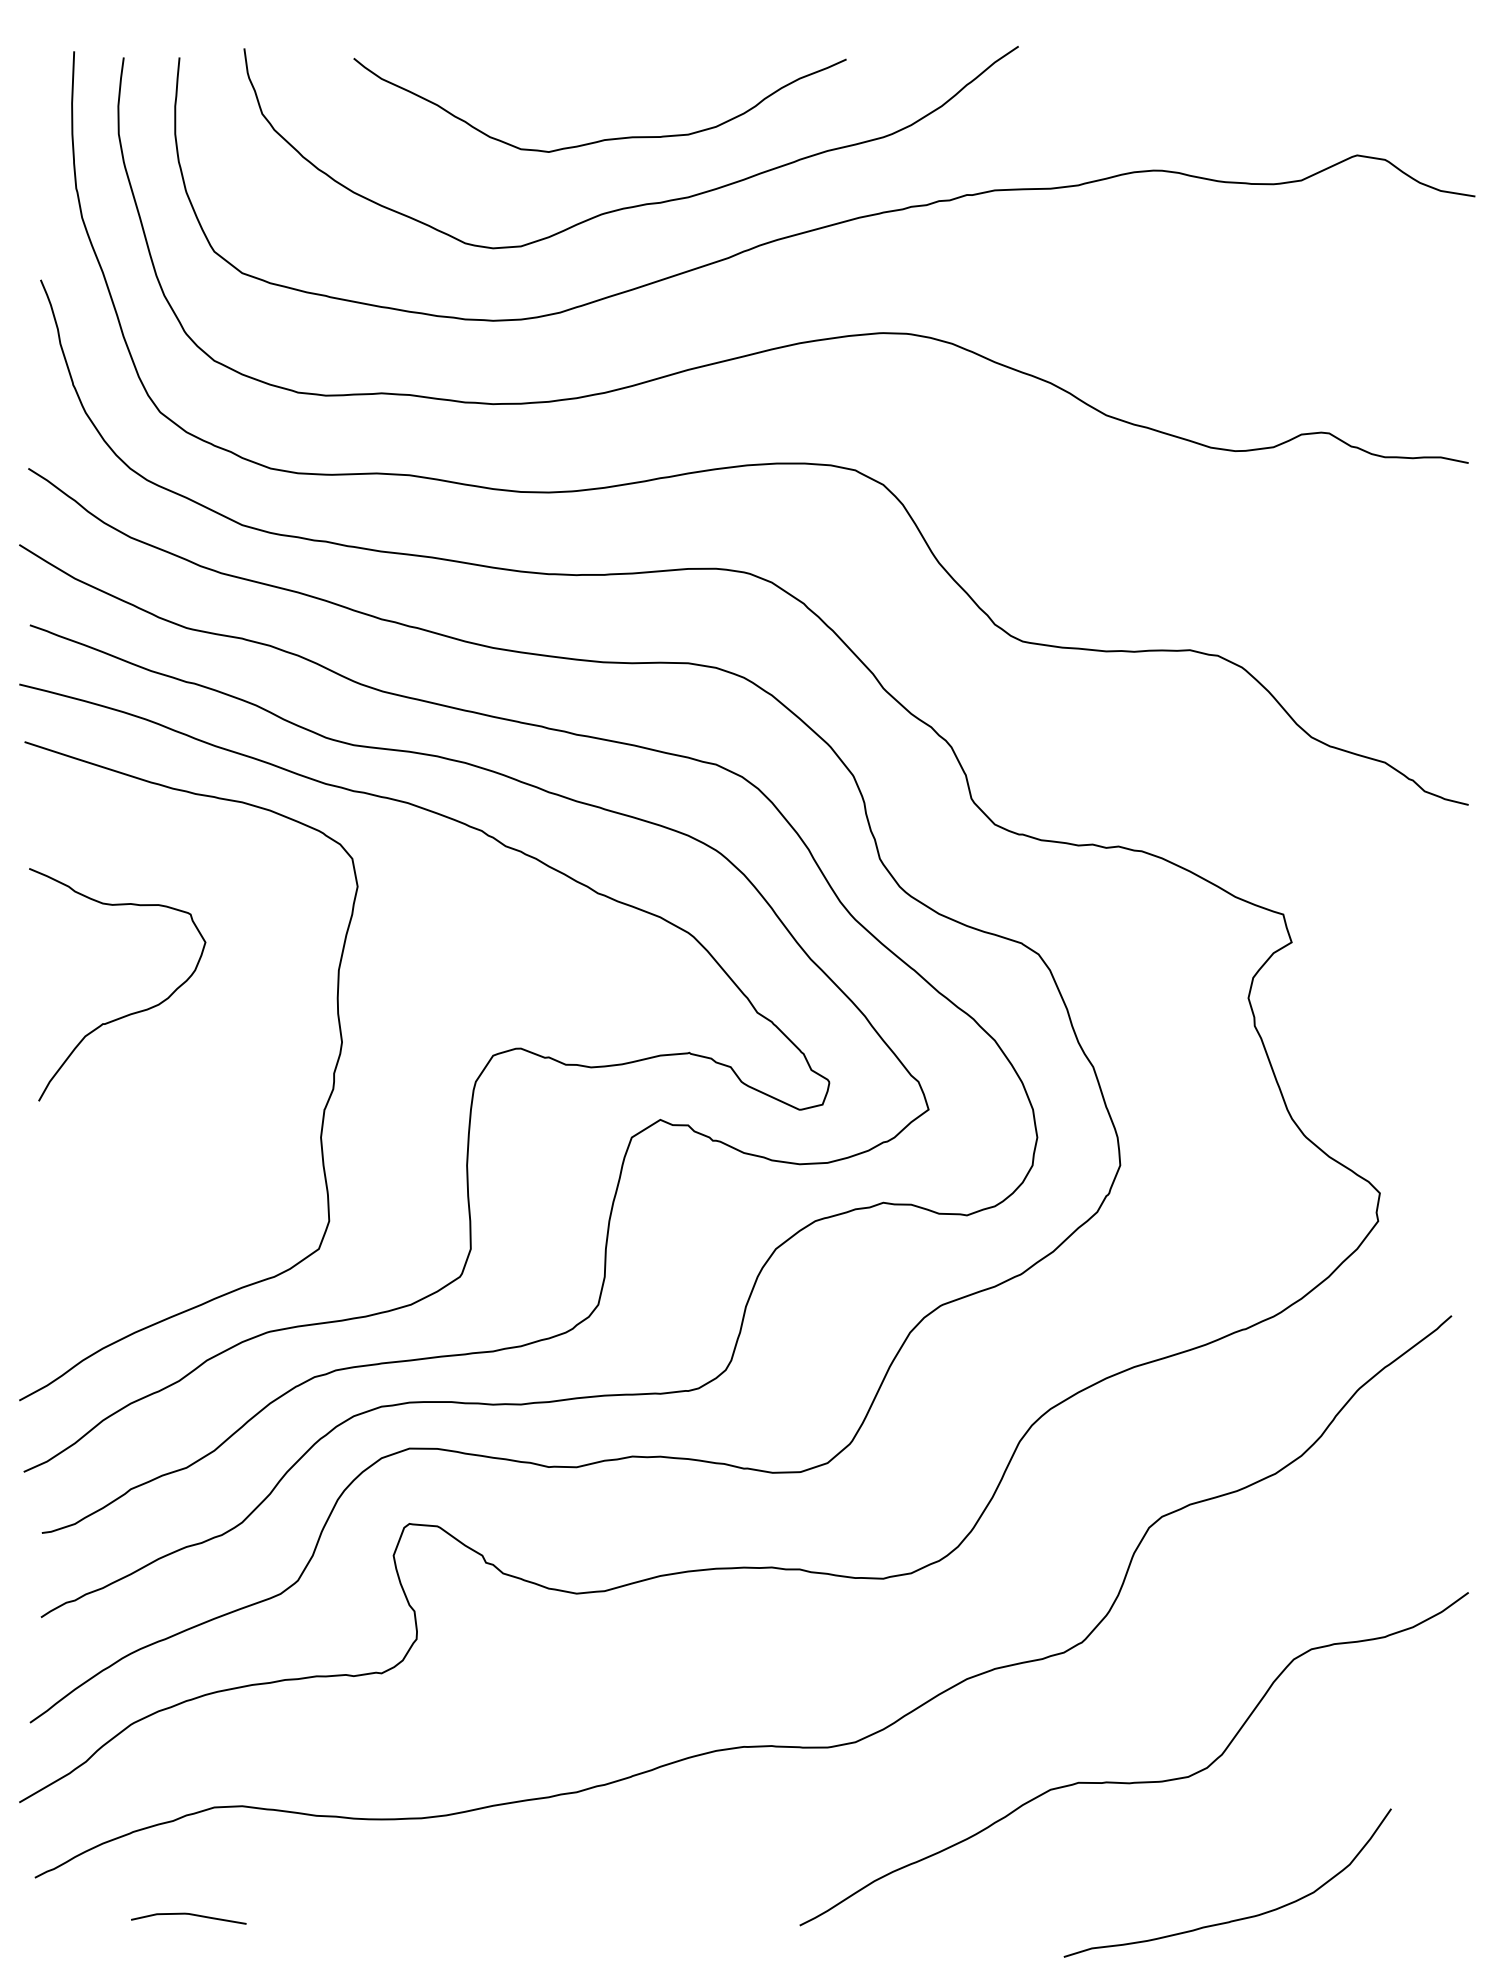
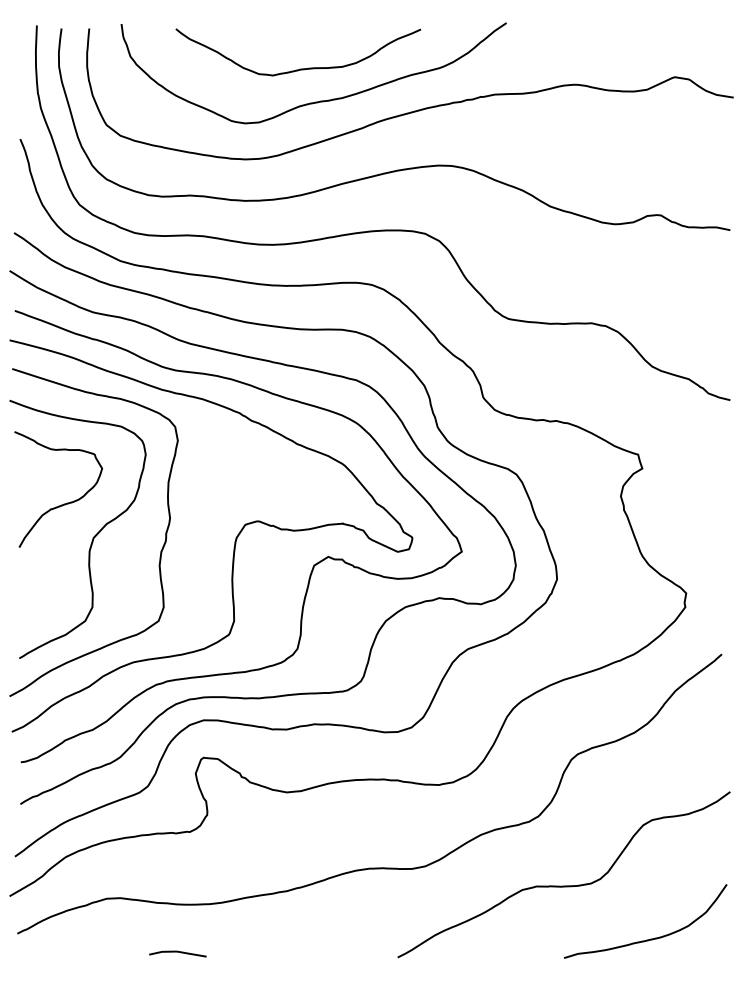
curve: (185, 1080) -> (92, 537), added
curve: (187, 1915) -> (177, 952), moved
curve: (1237, 1917) -> (650, 938), moved

